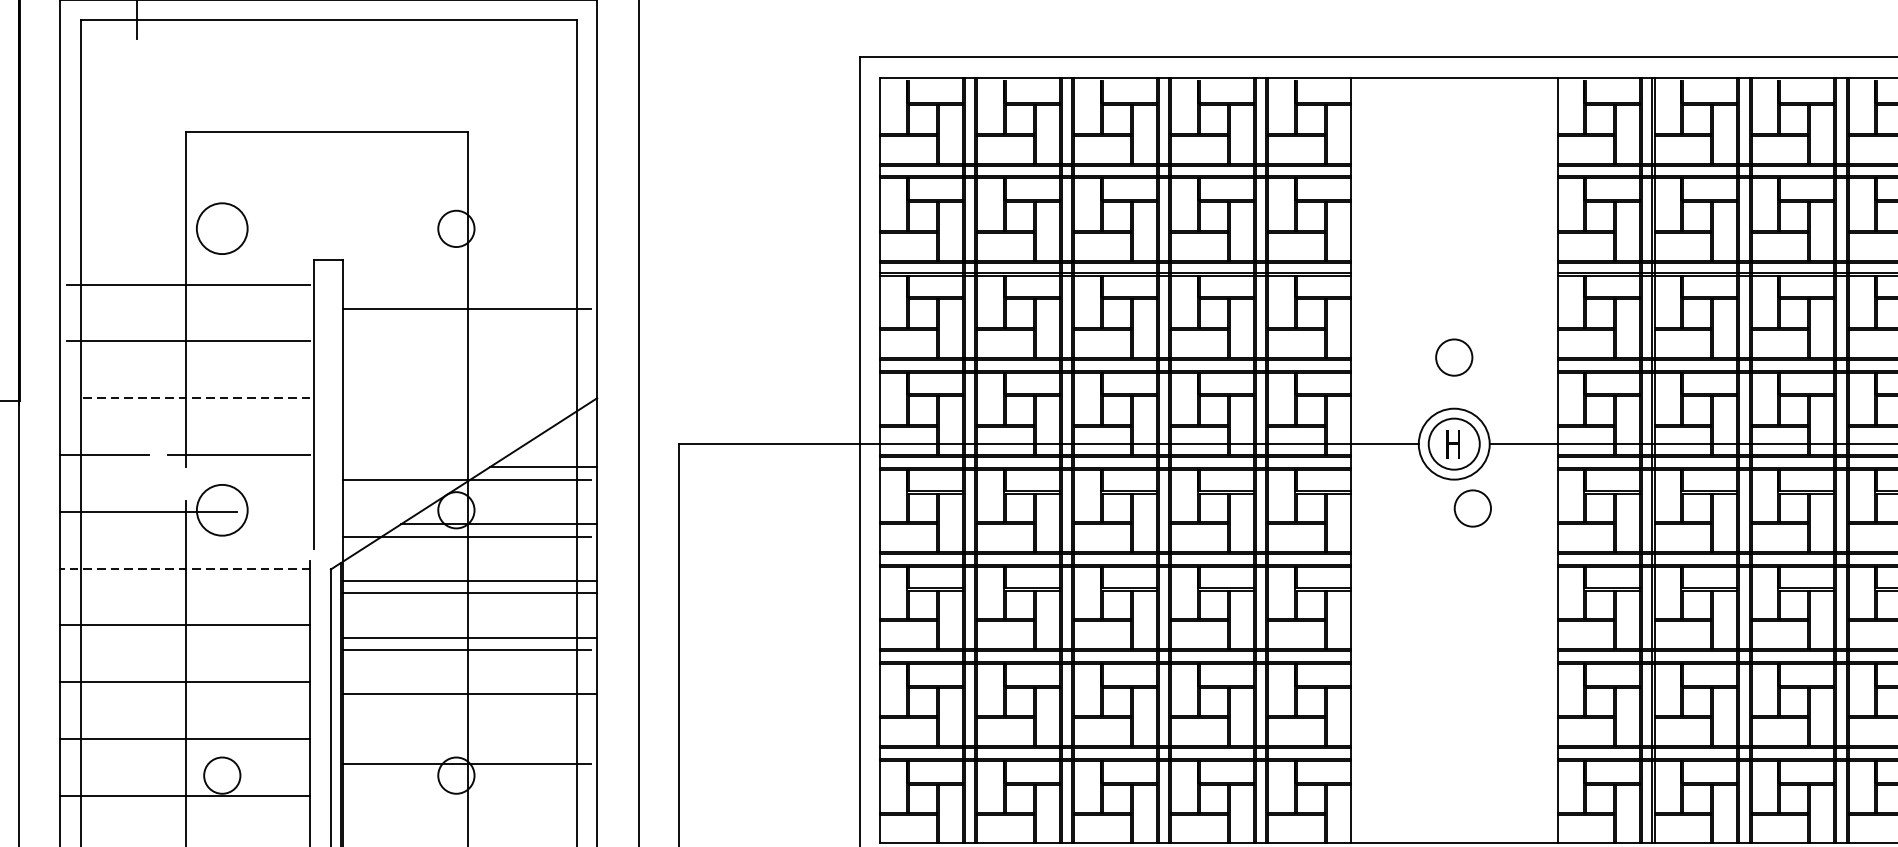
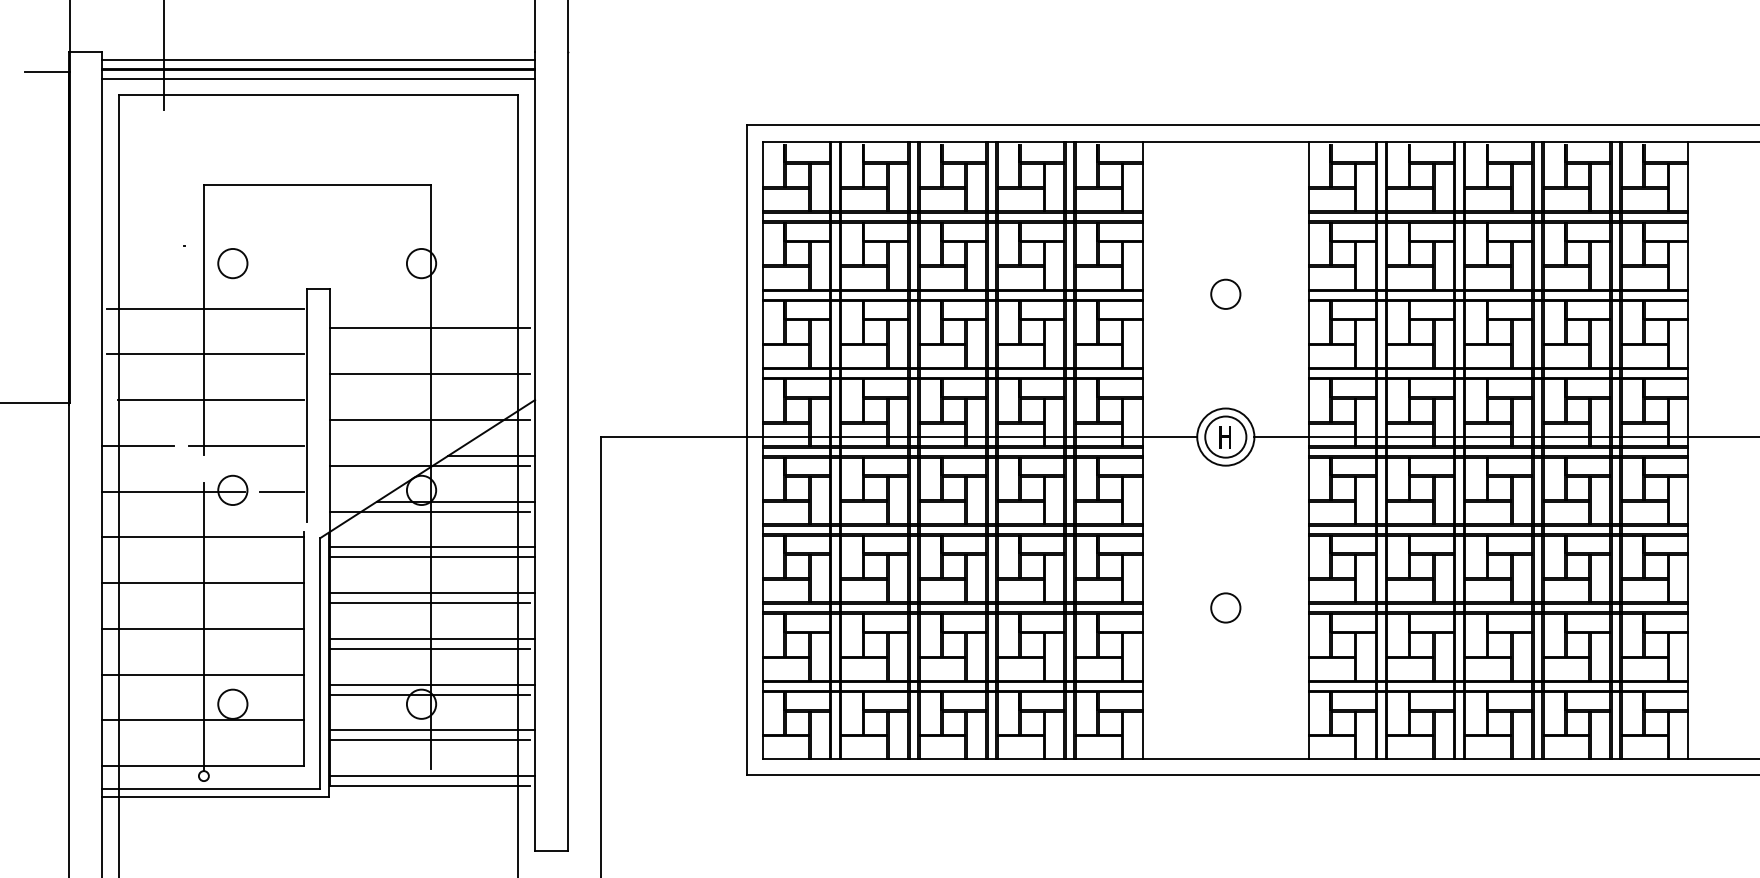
circle: (221, 228) -> (232, 263), size x0.71
circle: (1453, 356) -> (1225, 293), moved
line: (467, 366) -> (430, 374), added
line: (194, 398) -> (210, 400), dashed -> solid
line: (467, 423) -> (430, 420), added
circle: (1472, 507) -> (1225, 607), moved
circle: (221, 510) -> (232, 490), size x0.71
line: (282, 511) -> (281, 491), added
line: (185, 568) -> (203, 537), dashed -> solid
line: (467, 706) -> (430, 648), added
line: (469, 751) -> (432, 684), added
line: (469, 808) -> (432, 730), added
line: (467, 820) -> (430, 740), added

